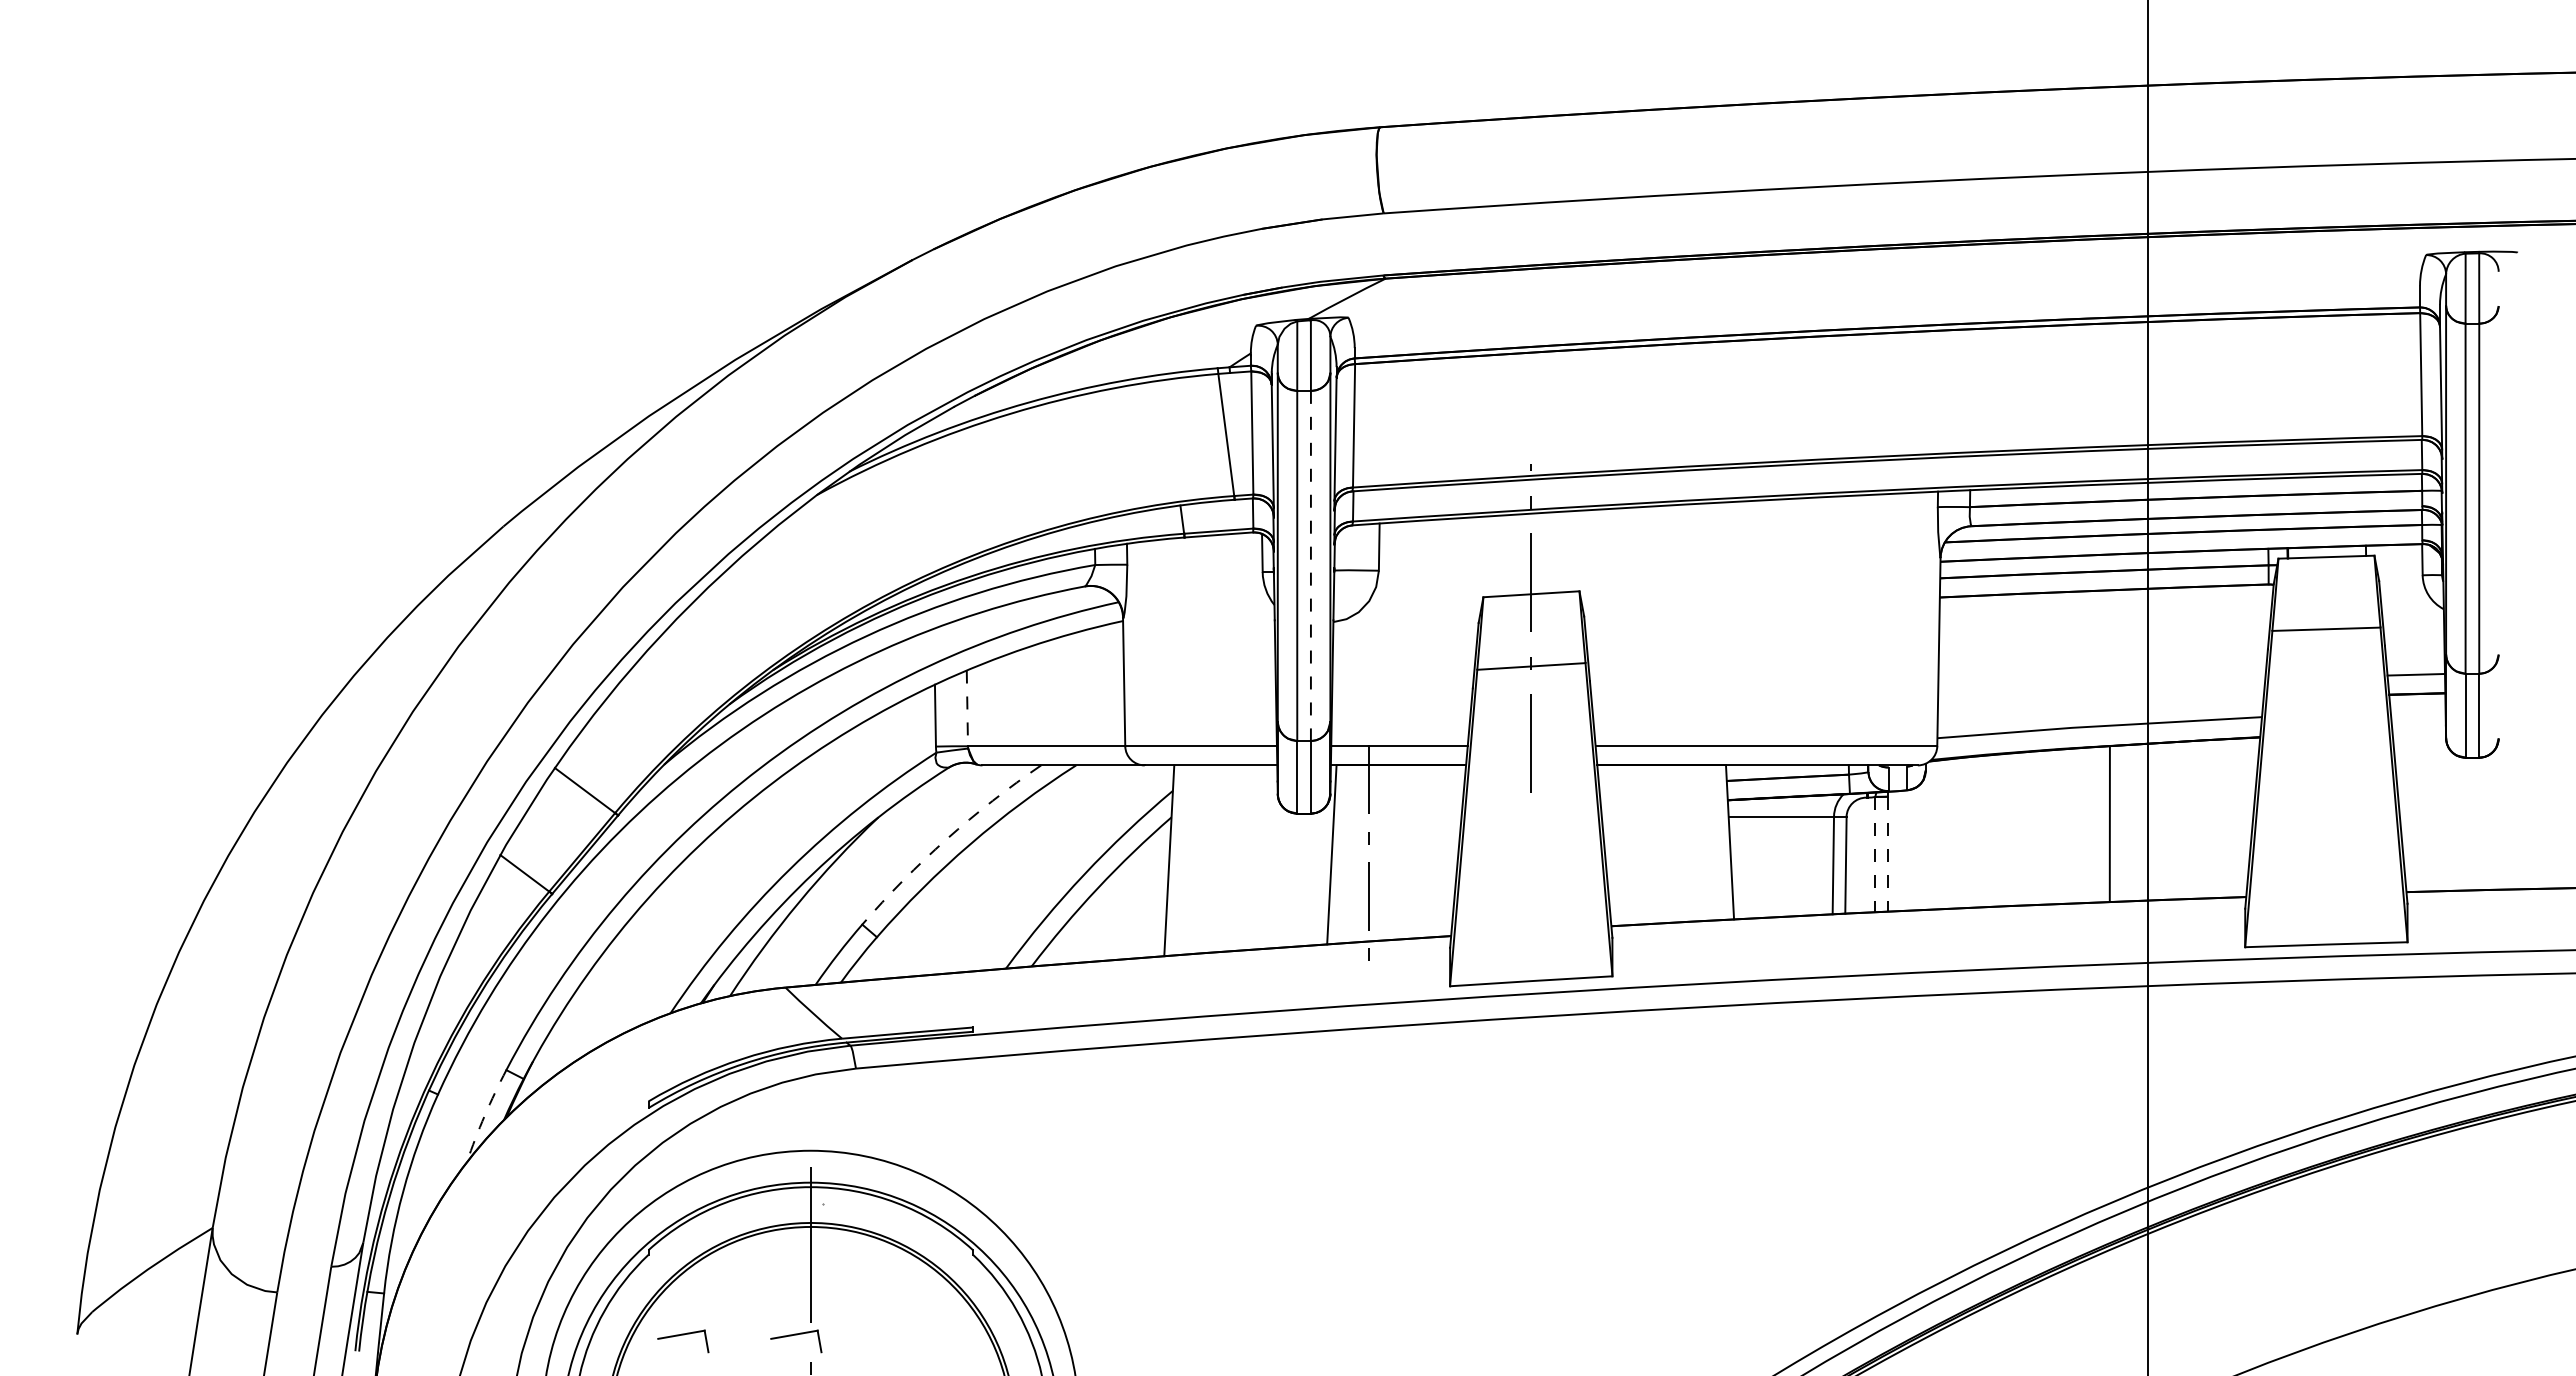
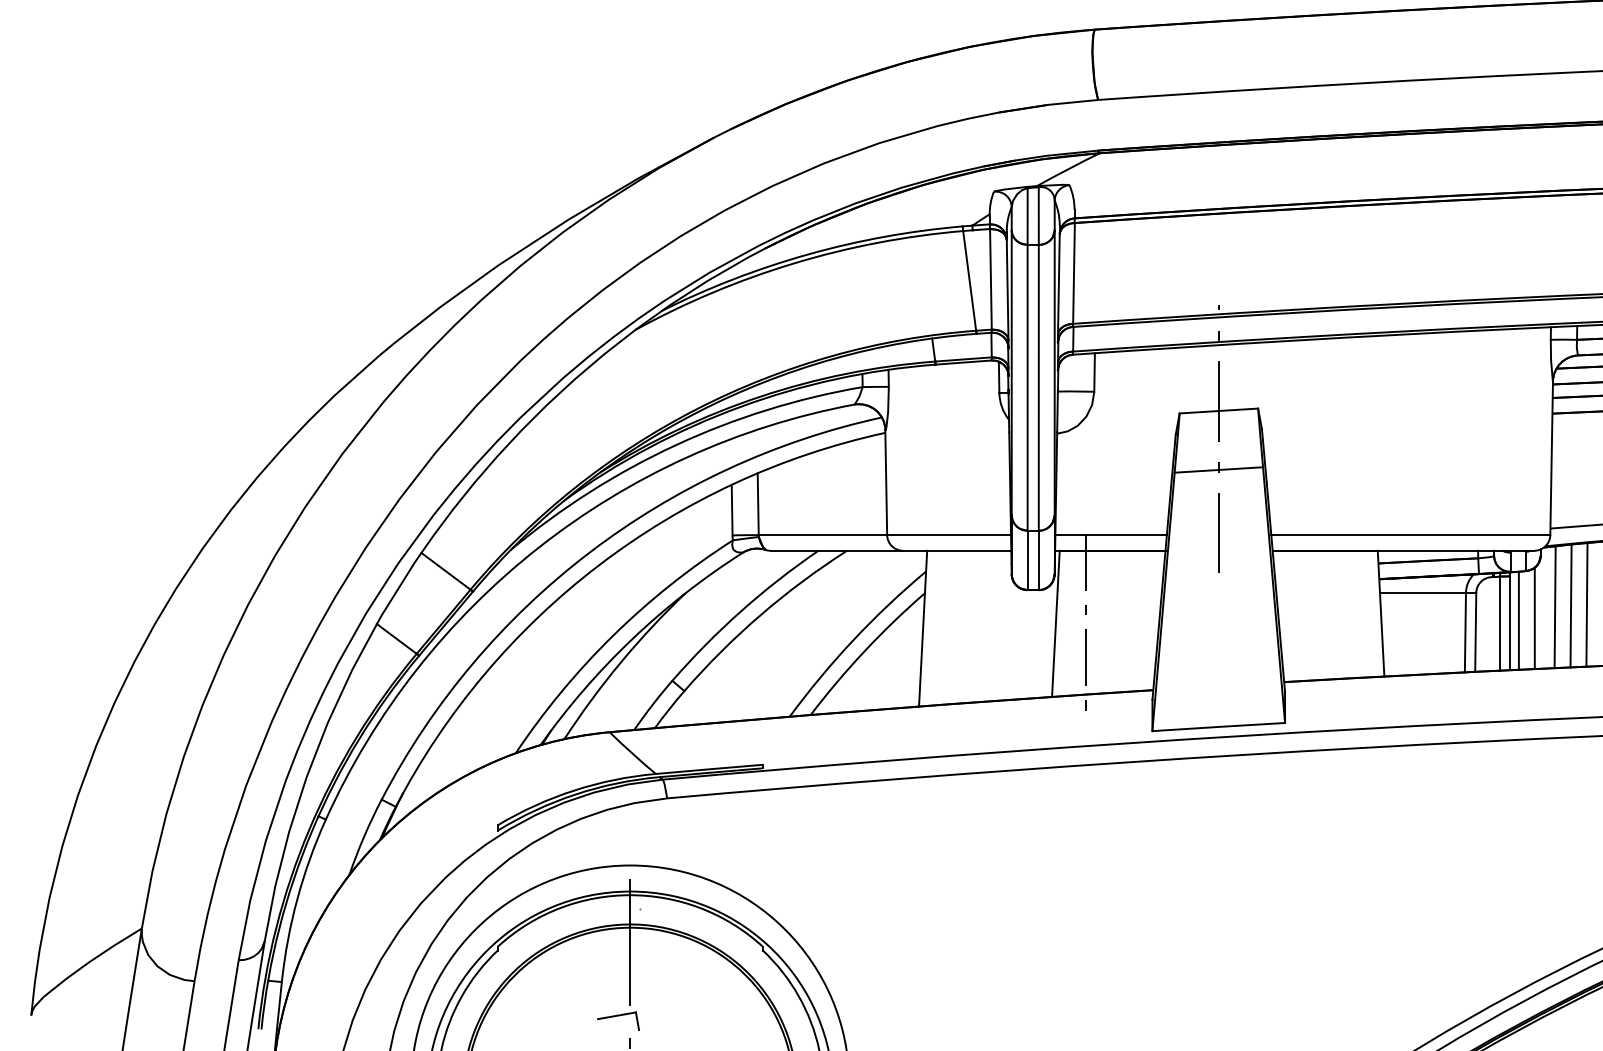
line: (1310, 566) -> (1038, 388), dashed -> solid
line: (967, 708) -> (758, 504), dashed -> solid
line: (1981, 831) -> (1586, 604), added
line: (1962, 832) -> (1570, 605), added
line: (1942, 834) -> (1554, 607), added
arc: (946, 839) -> (741, 611), dashed -> solid
line: (1918, 848) -> (1534, 618), added
line: (1898, 851) -> (1518, 621), added
line: (1875, 854) -> (1499, 623), dashed -> solid
line: (1888, 854) -> (1510, 623), dashed -> solid
arc: (484, 1115) -> (363, 836), dashed -> solid
part: (683, 1341) -> (526, 1021), removed

